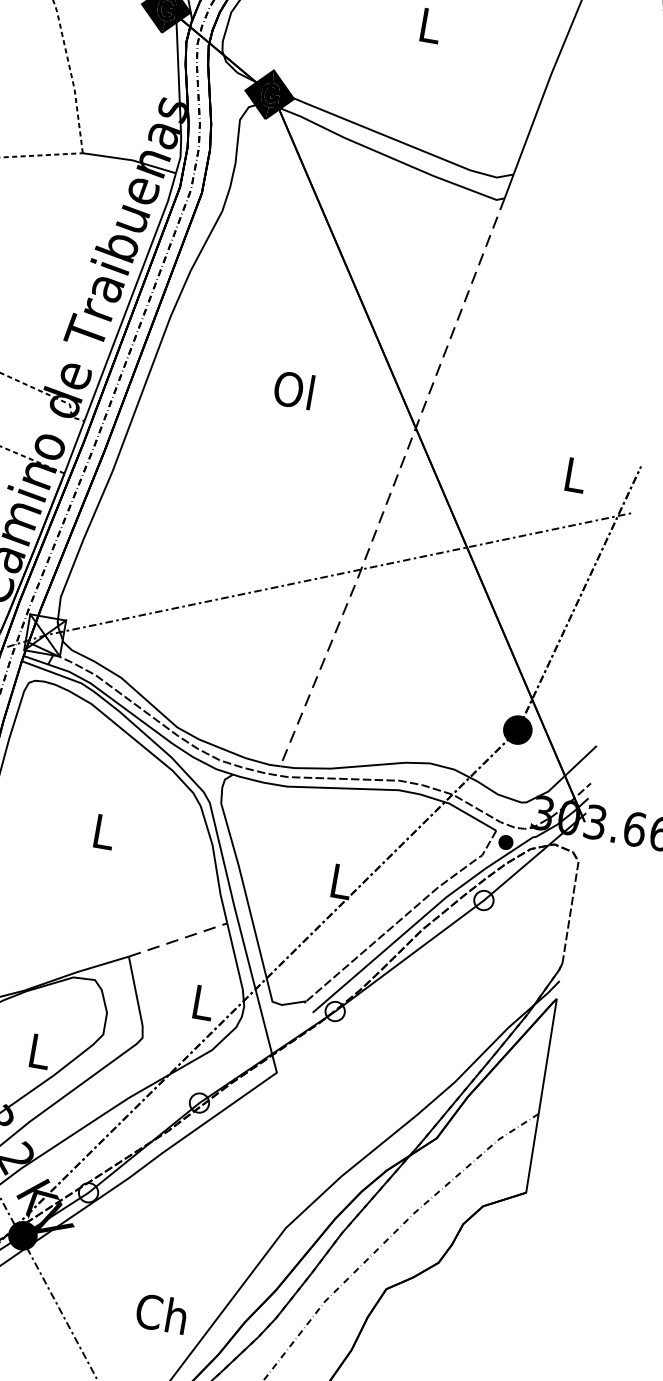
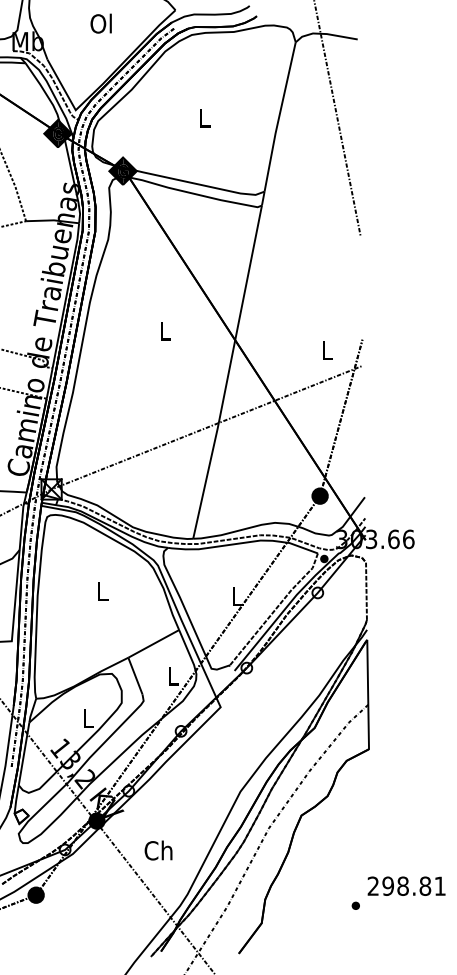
text: (293, 389) -> (164, 330), Ol -> L
line: (394, 483) -> (228, 372), dashed -> solid
line: (177, 939) -> (153, 643), dashed -> solid
text: (161, 1313) -> (158, 850), moved

